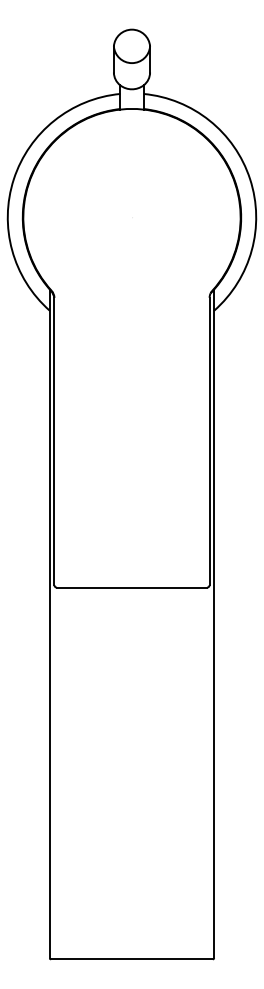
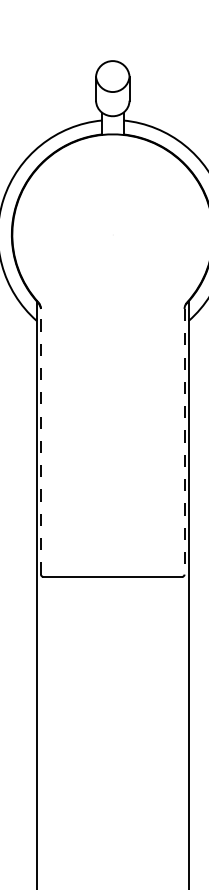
line: (54, 441) -> (41, 441), solid -> dashed
line: (209, 441) -> (184, 441), solid -> dashed

